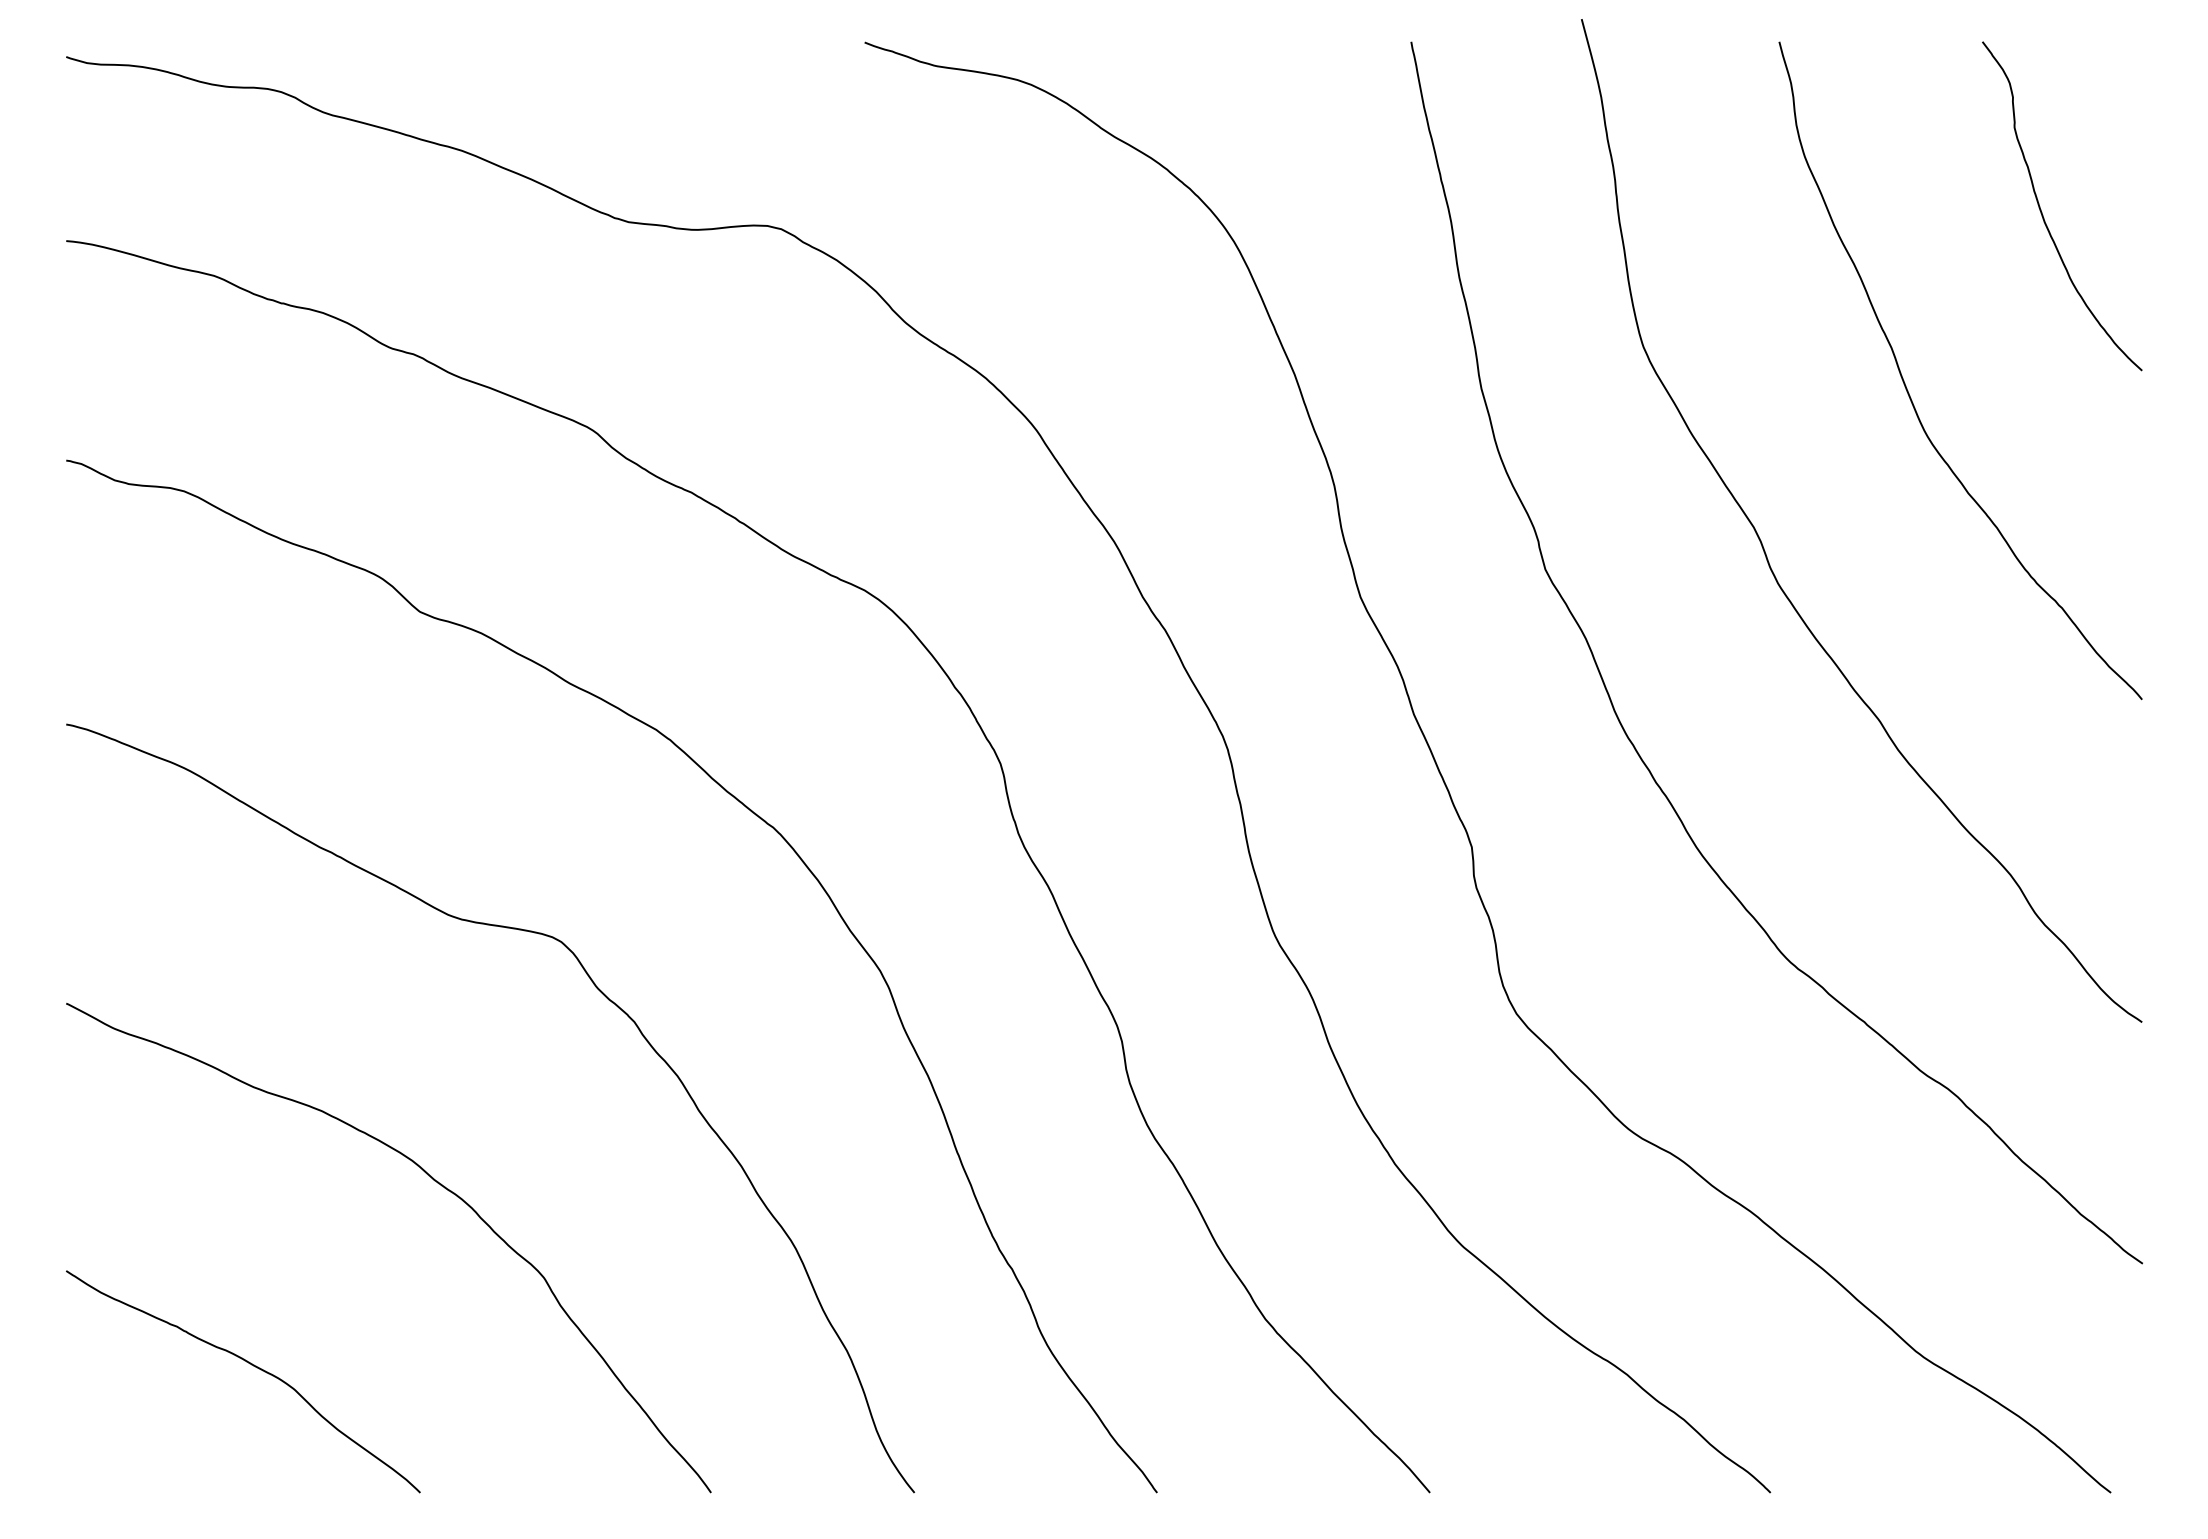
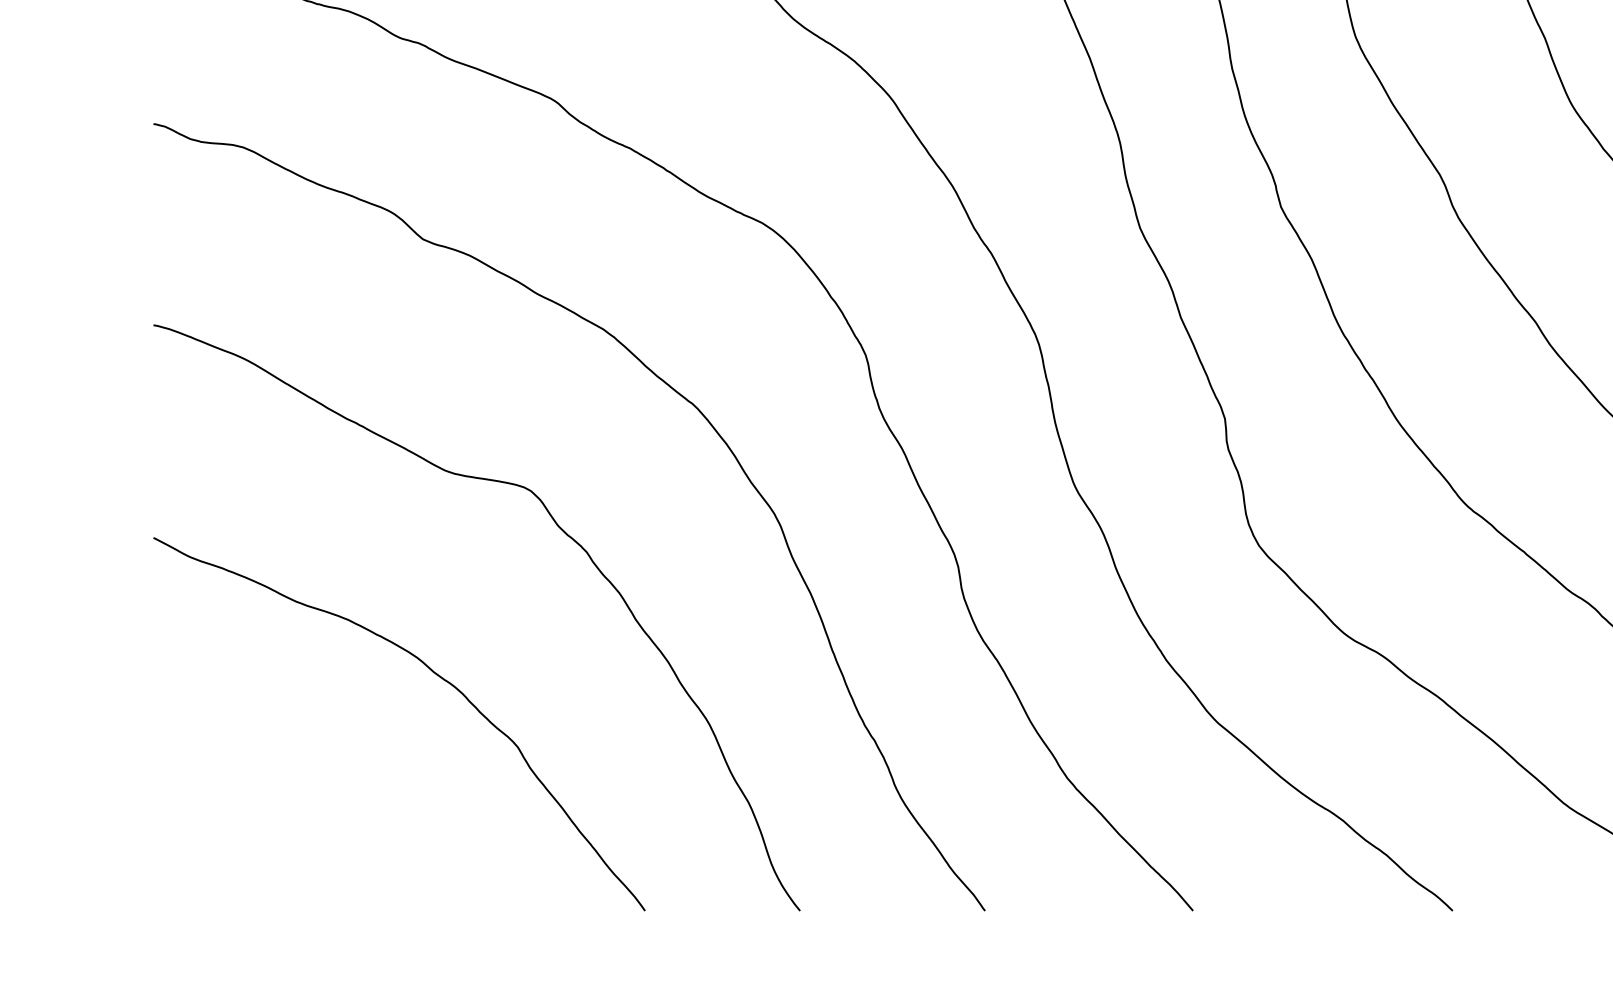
curve: (251, 1365) -> (294, 813), removed

